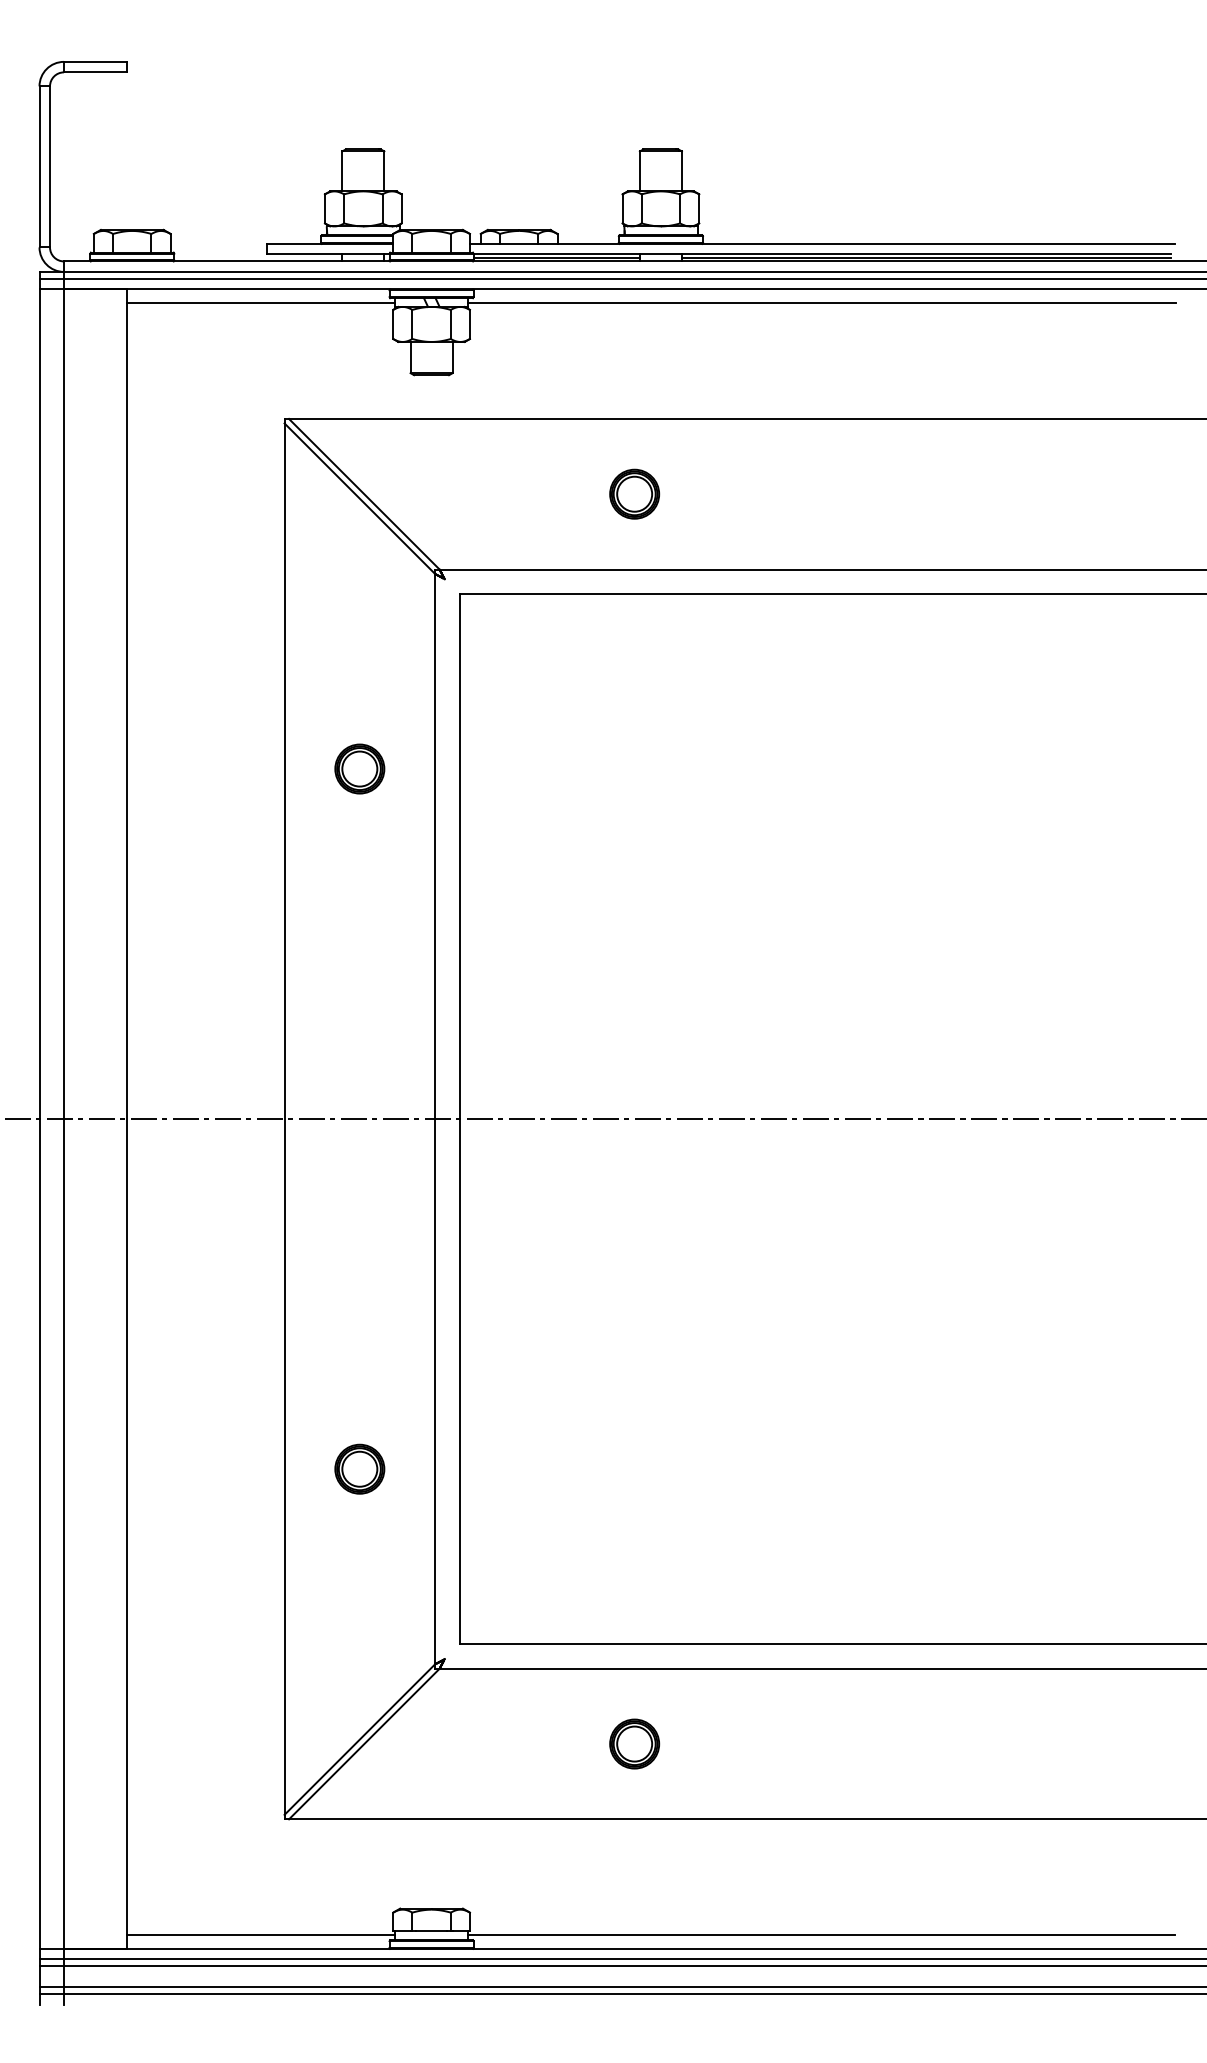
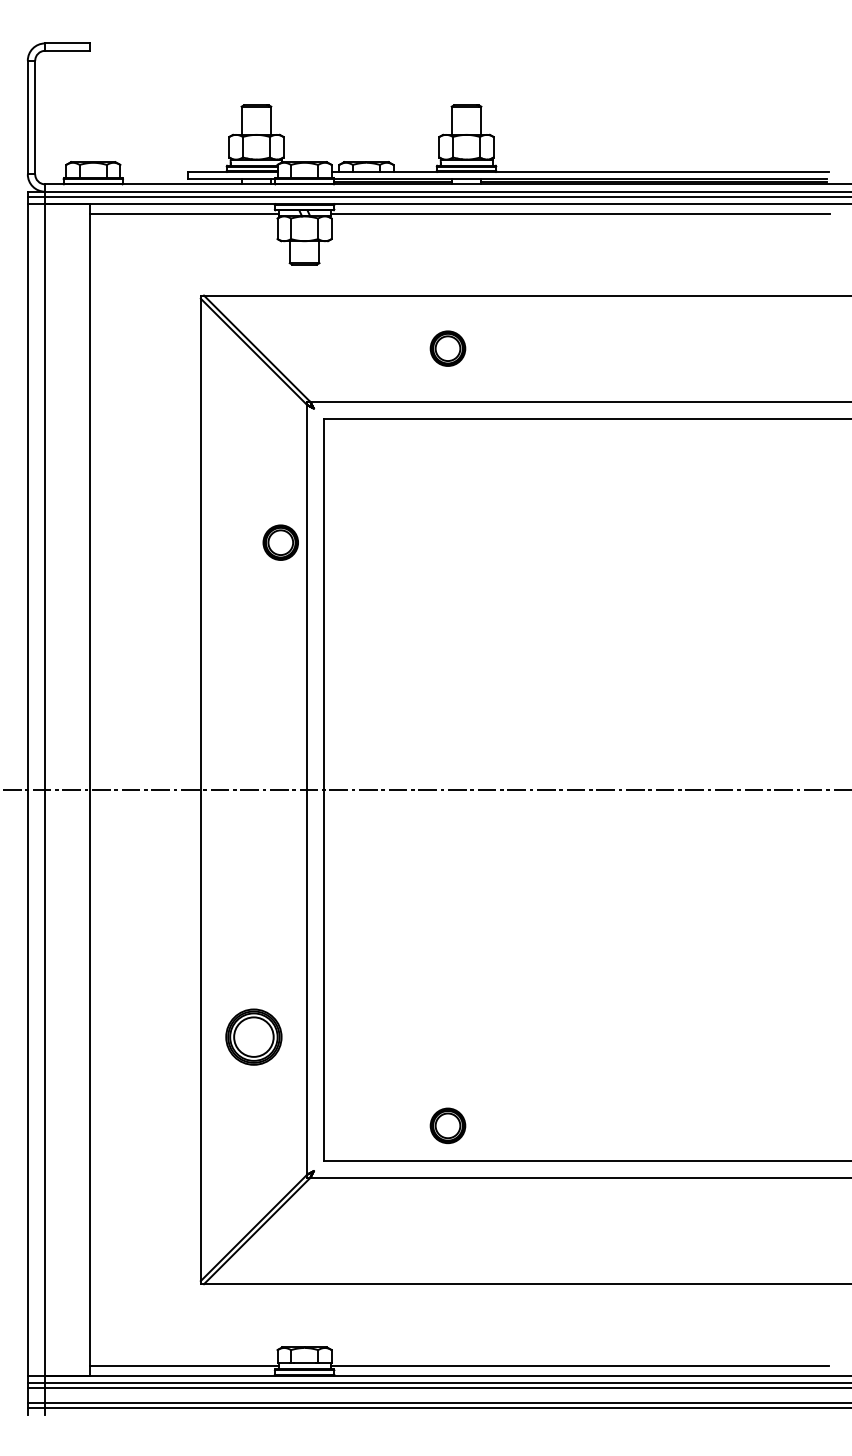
part: (359, 768) -> (280, 542), moved
part: (359, 1468) -> (253, 1036), size x1.6
part: (634, 1743) -> (447, 1125), moved

